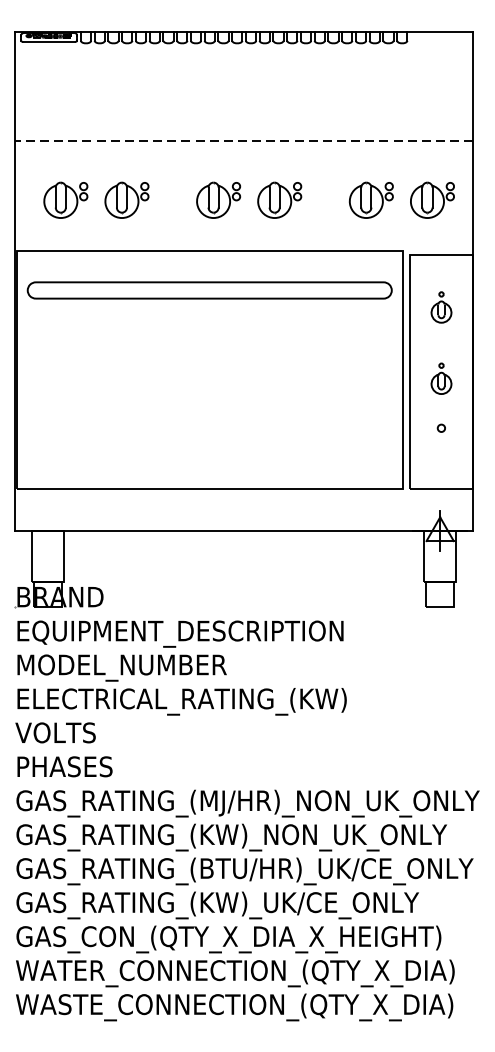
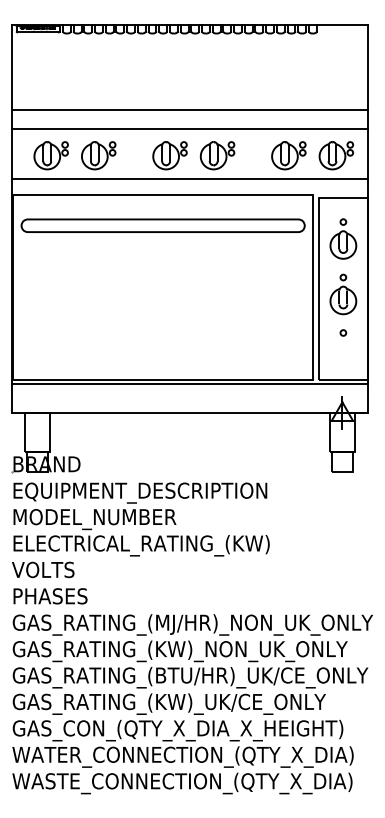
line: (243, 140) -> (189, 109), dashed -> solid
line: (243, 166) -> (189, 129), added
line: (243, 230) -> (189, 179), added
part: (441, 306) -> (343, 238), size x1.67
part: (441, 378) -> (343, 294), size x1.67
line: (243, 494) -> (189, 384), added

